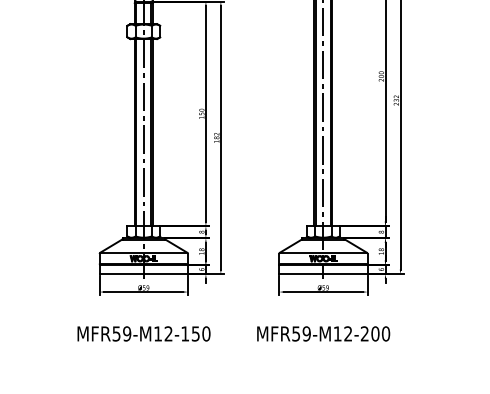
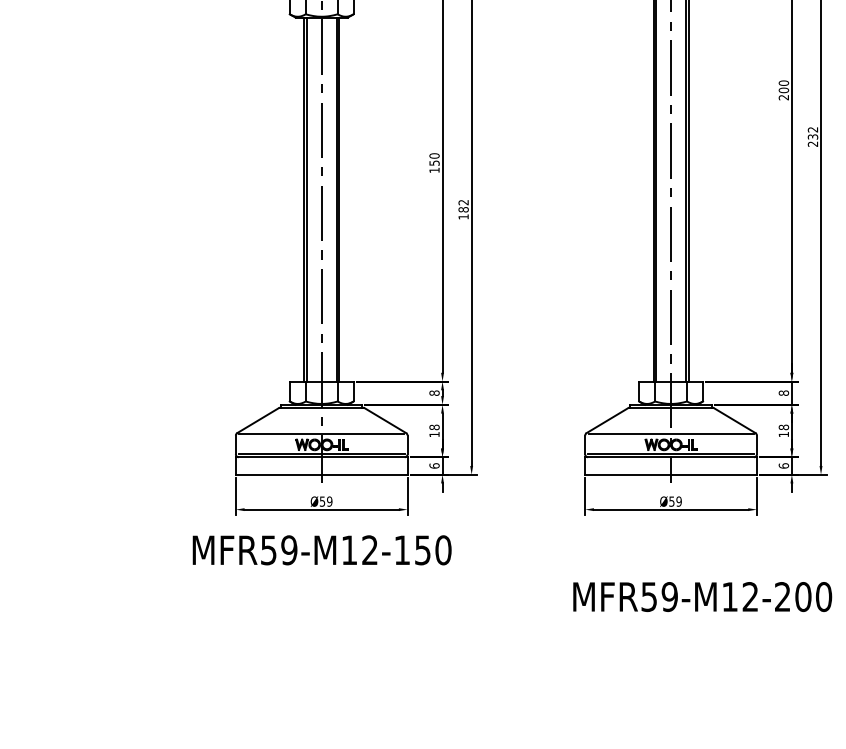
text: (143, 333) -> (321, 549), moved
text: (323, 333) -> (702, 596), moved

